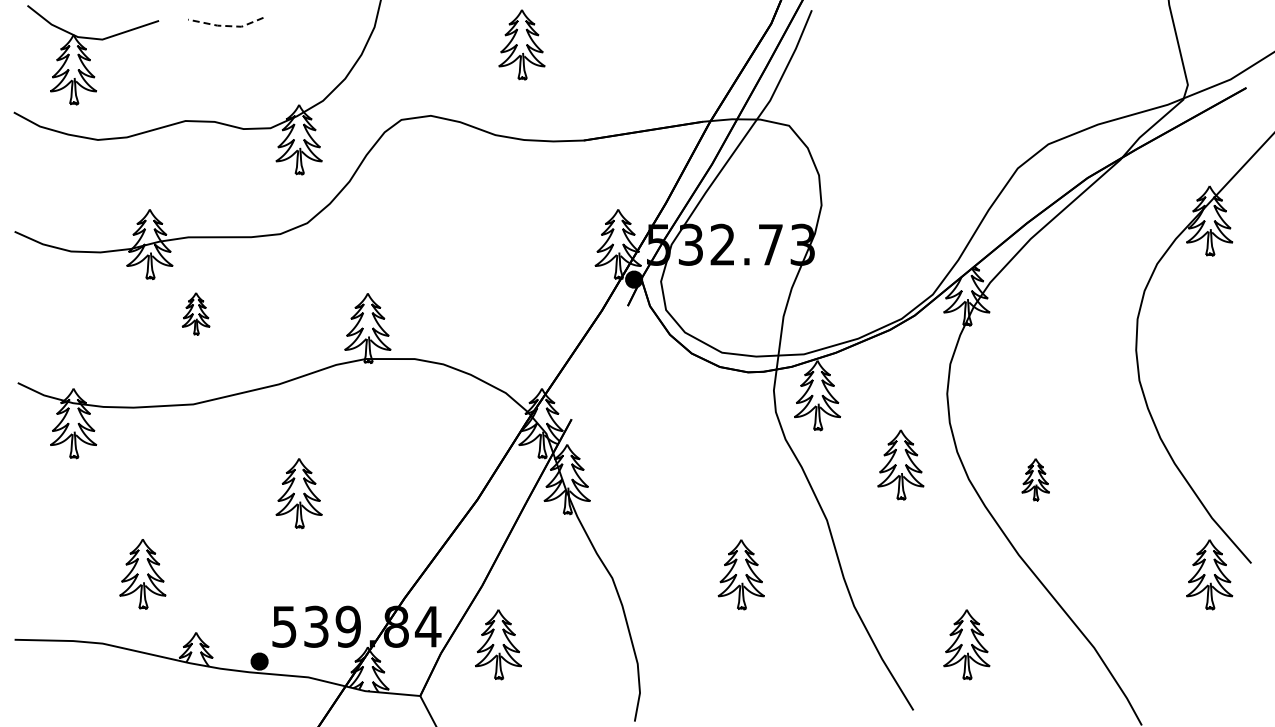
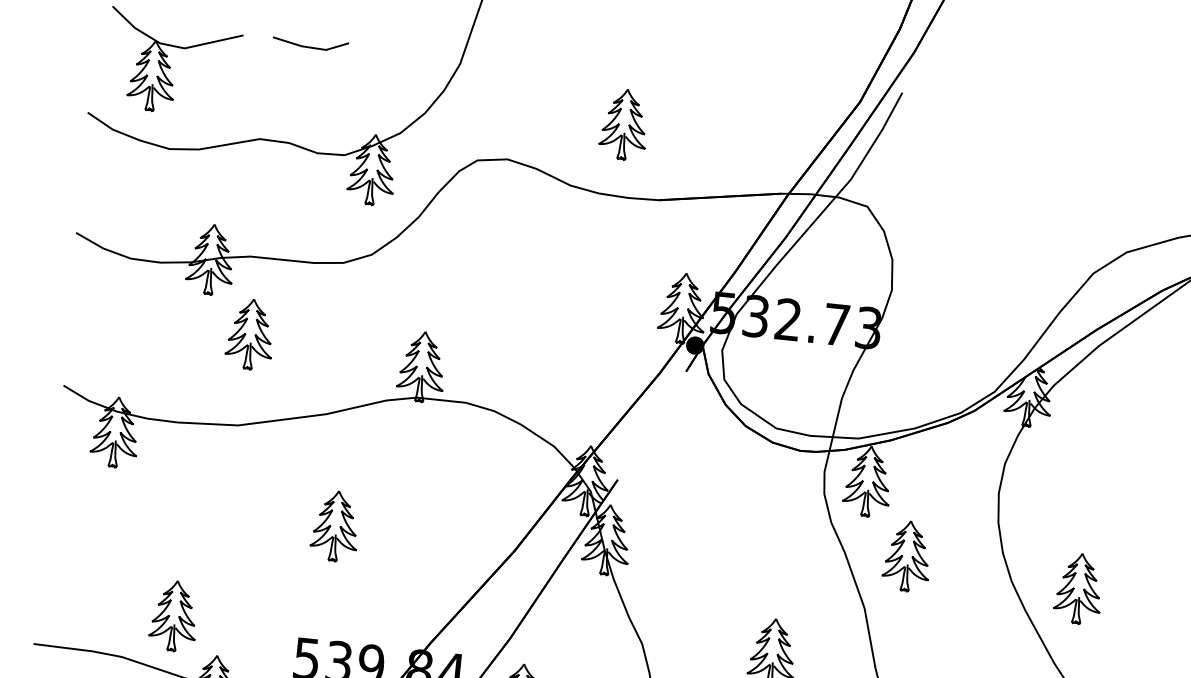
line: (226, 26) -> (310, 48), dashed -> solid
part: (521, 44) -> (623, 124), moved
part: (195, 313) -> (249, 334), size x1.67
part: (900, 464) -> (907, 555), moved
part: (1035, 479) -> (1078, 588), size x1.67
part: (142, 574) -> (173, 616), moved

